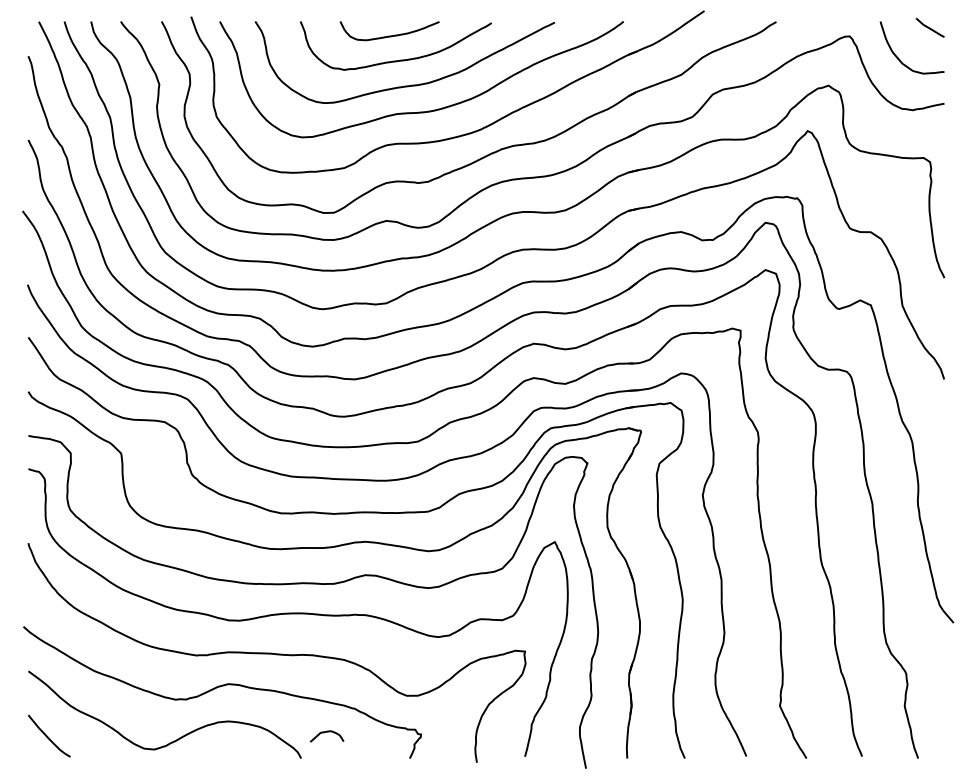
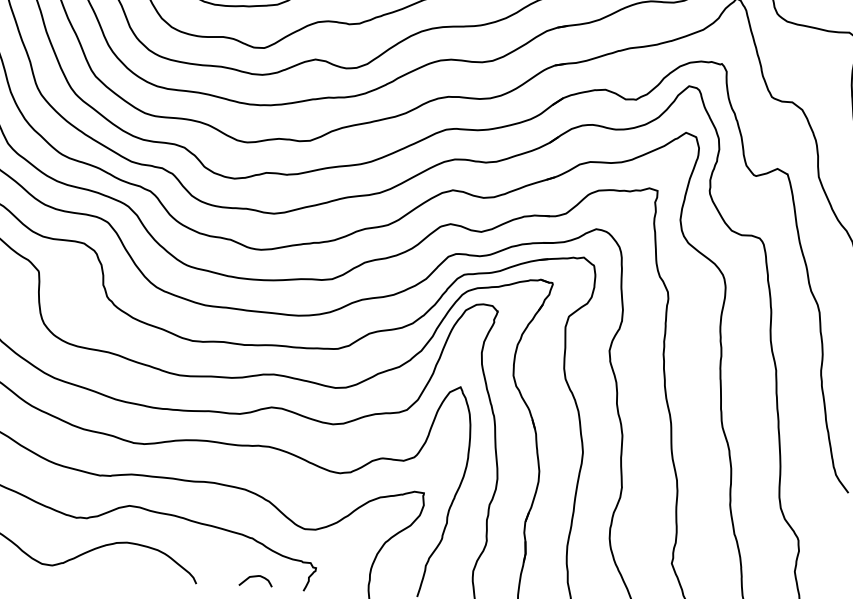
curve: (327, 732) -> (256, 577), moved

